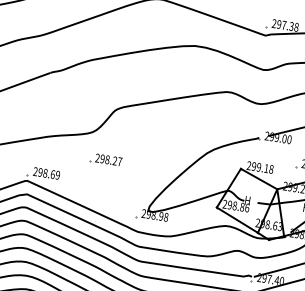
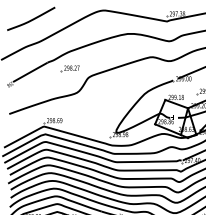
part: (104, 159) -> (69, 68), moved

